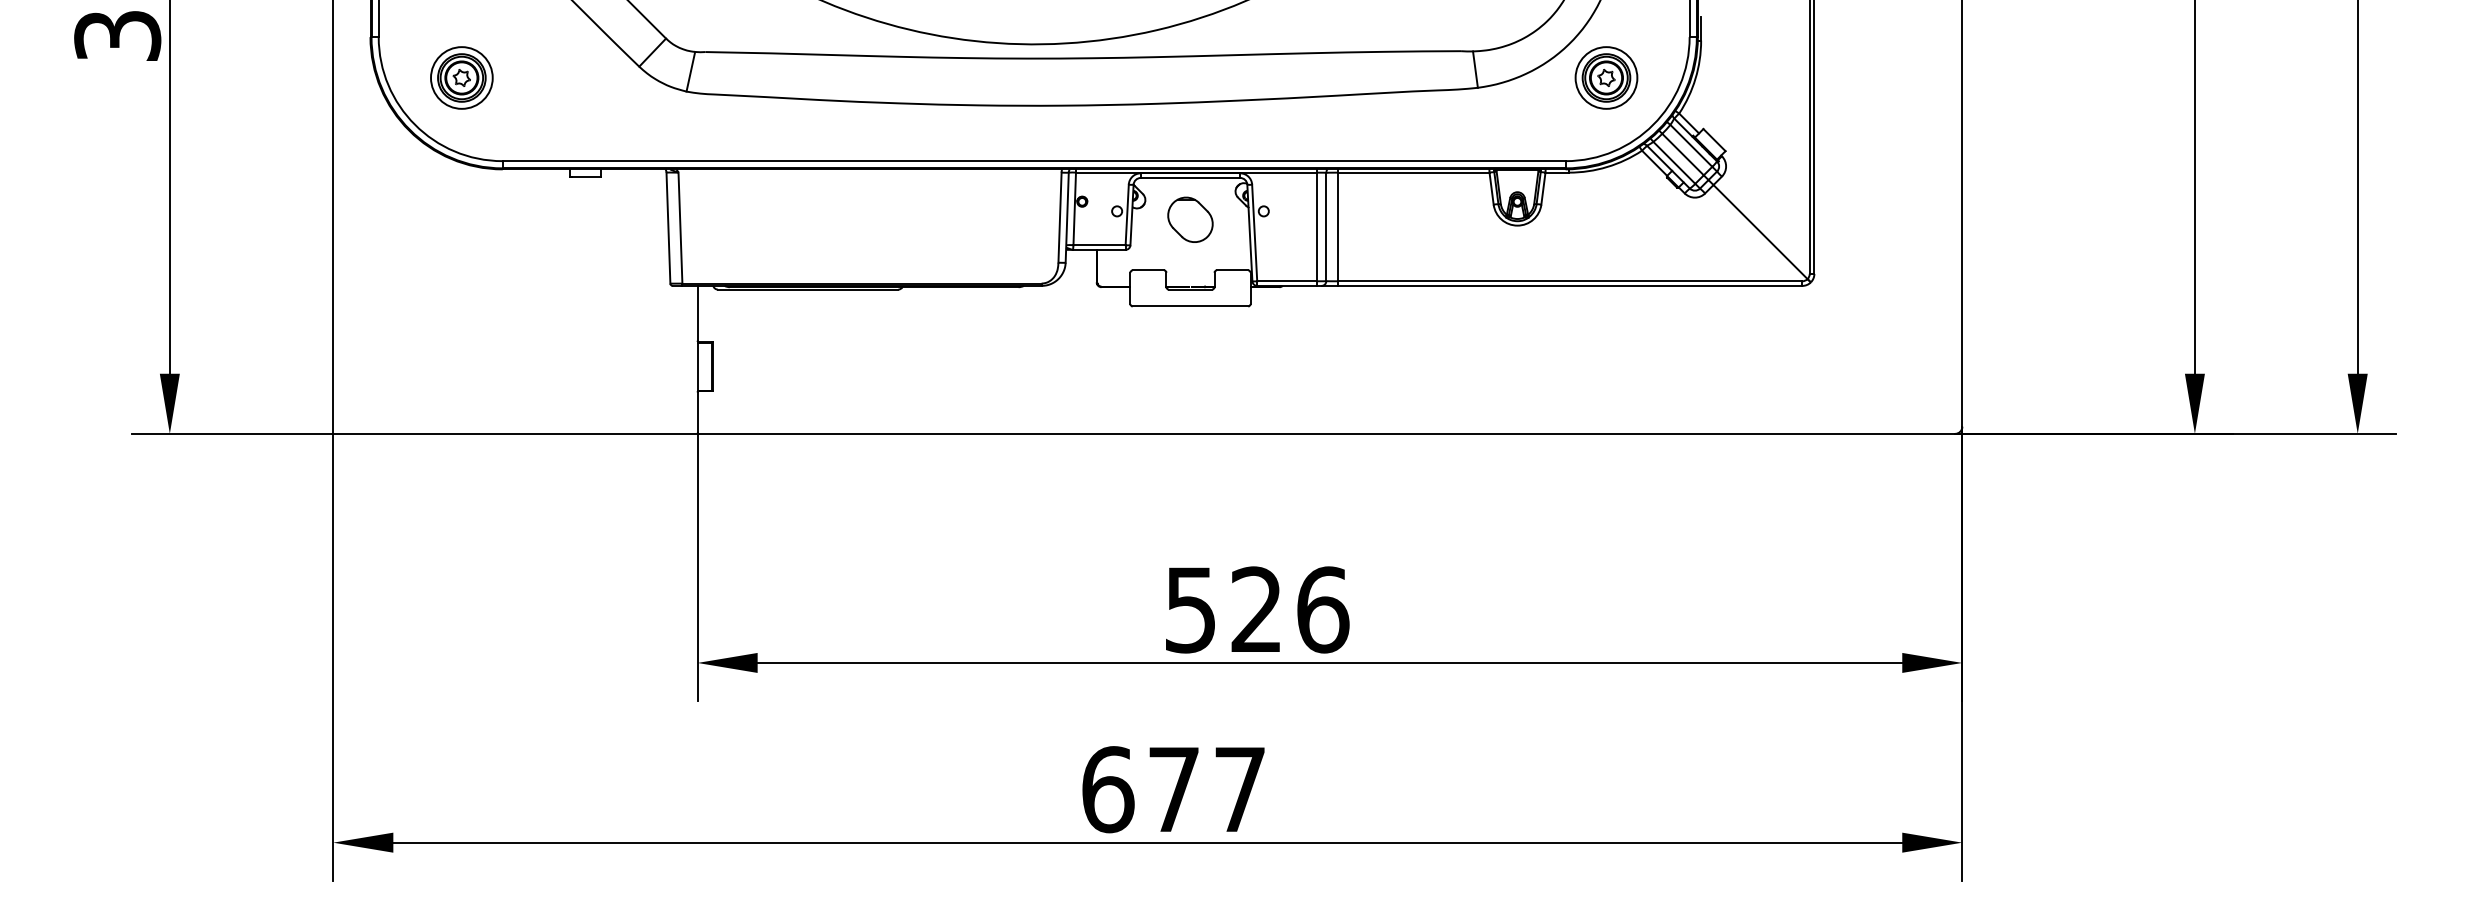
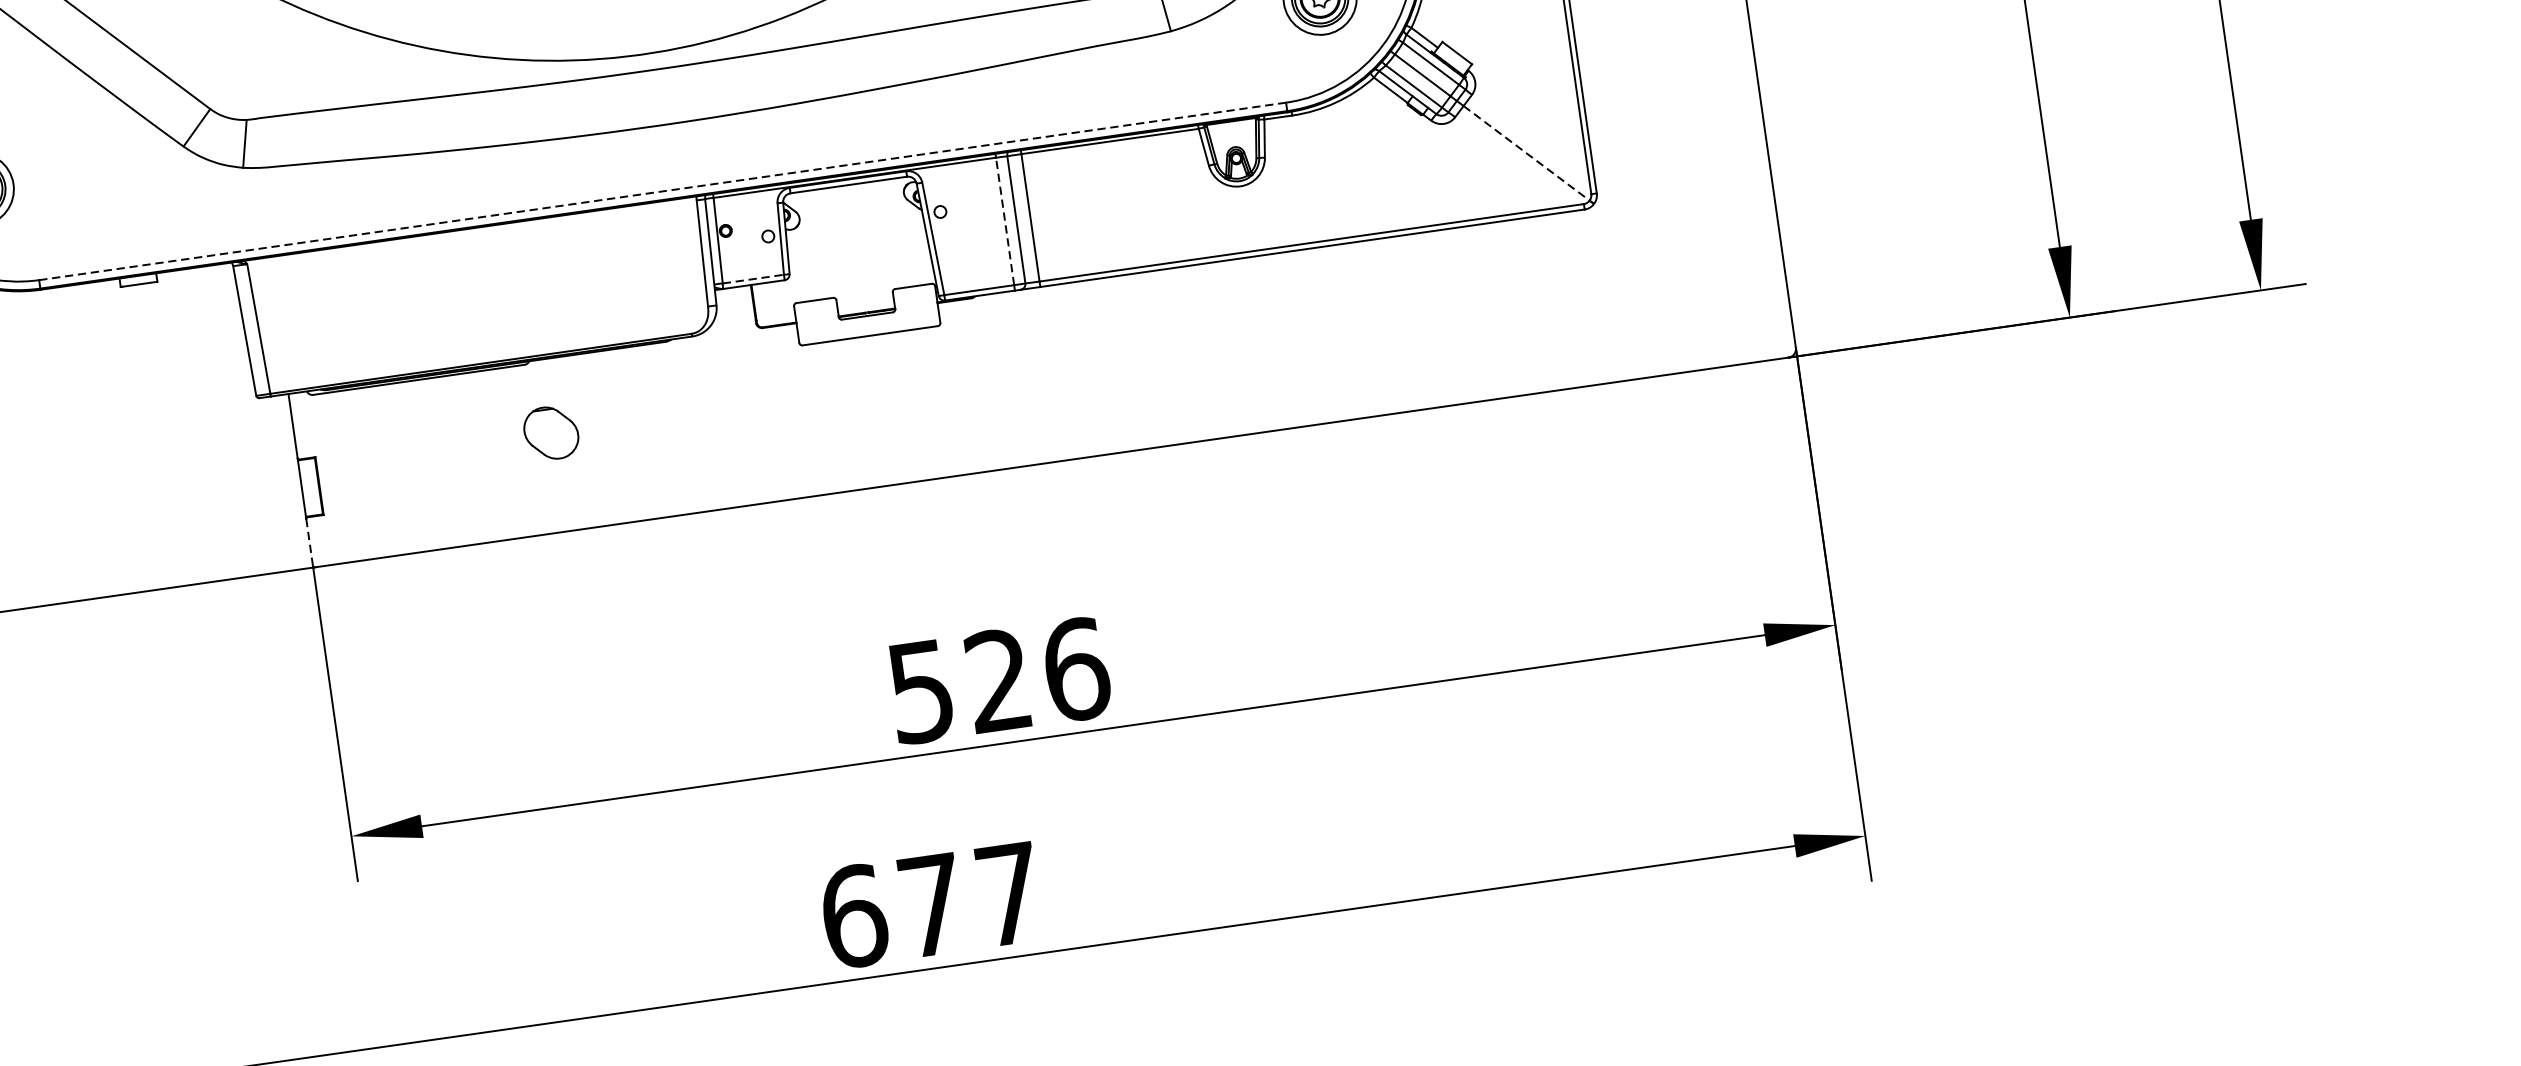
line: (1034, 161) -> (663, 191), solid -> dashed
part: (1190, 219) -> (551, 432), moved
line: (1316, 226) -> (1004, 220), solid -> dashed
line: (1760, 232) -> (1526, 153), solid -> dashed
line: (1100, 245) -> (754, 279), solid -> dashed
line: (697, 413) -> (309, 543), solid -> dashed

